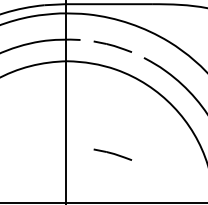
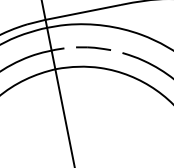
part: (112, 154) -> (111, 142), removed

